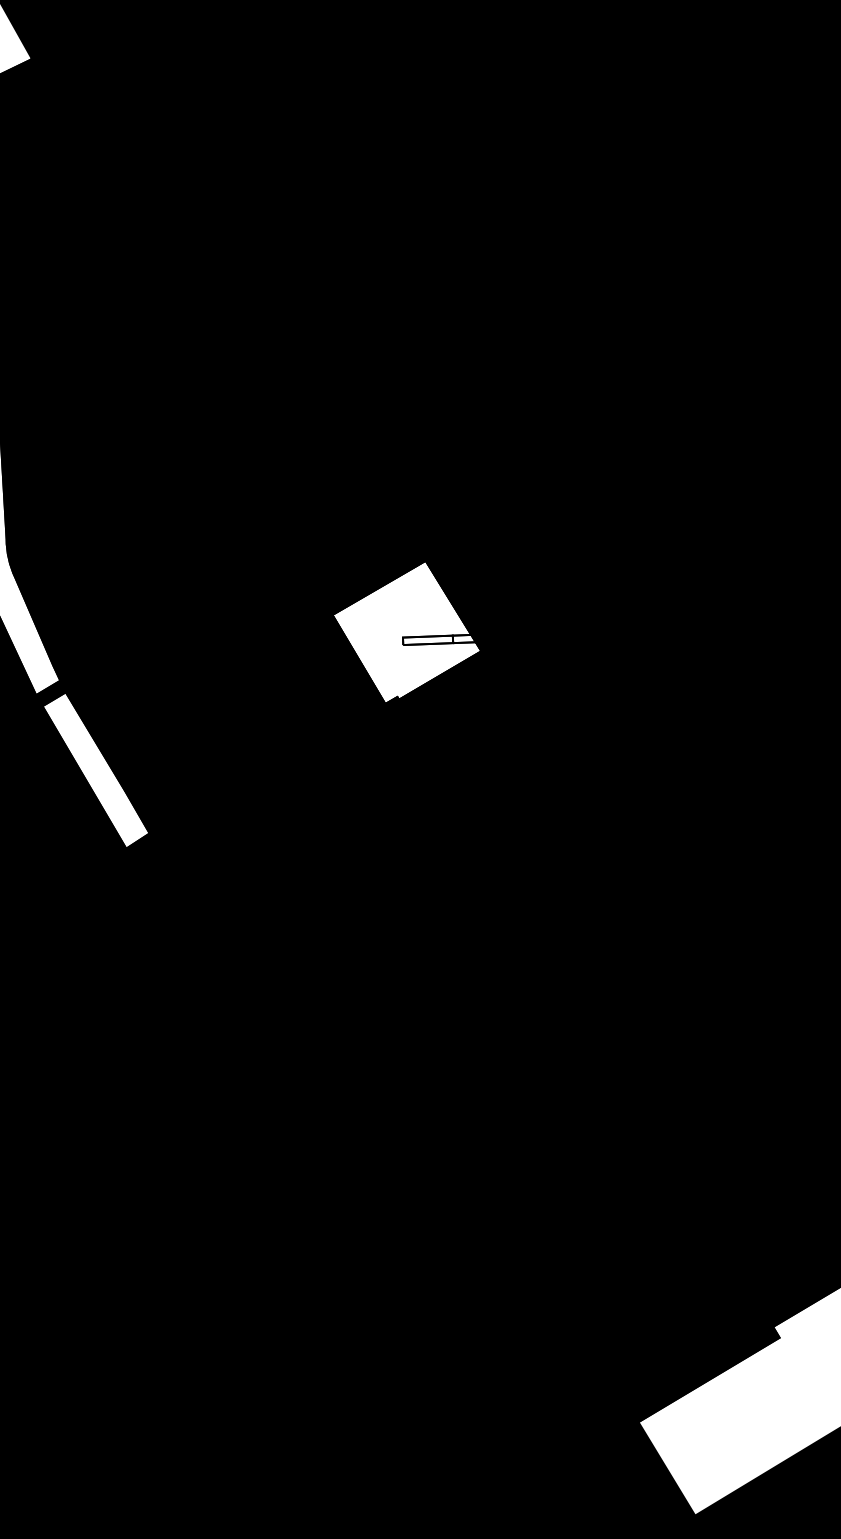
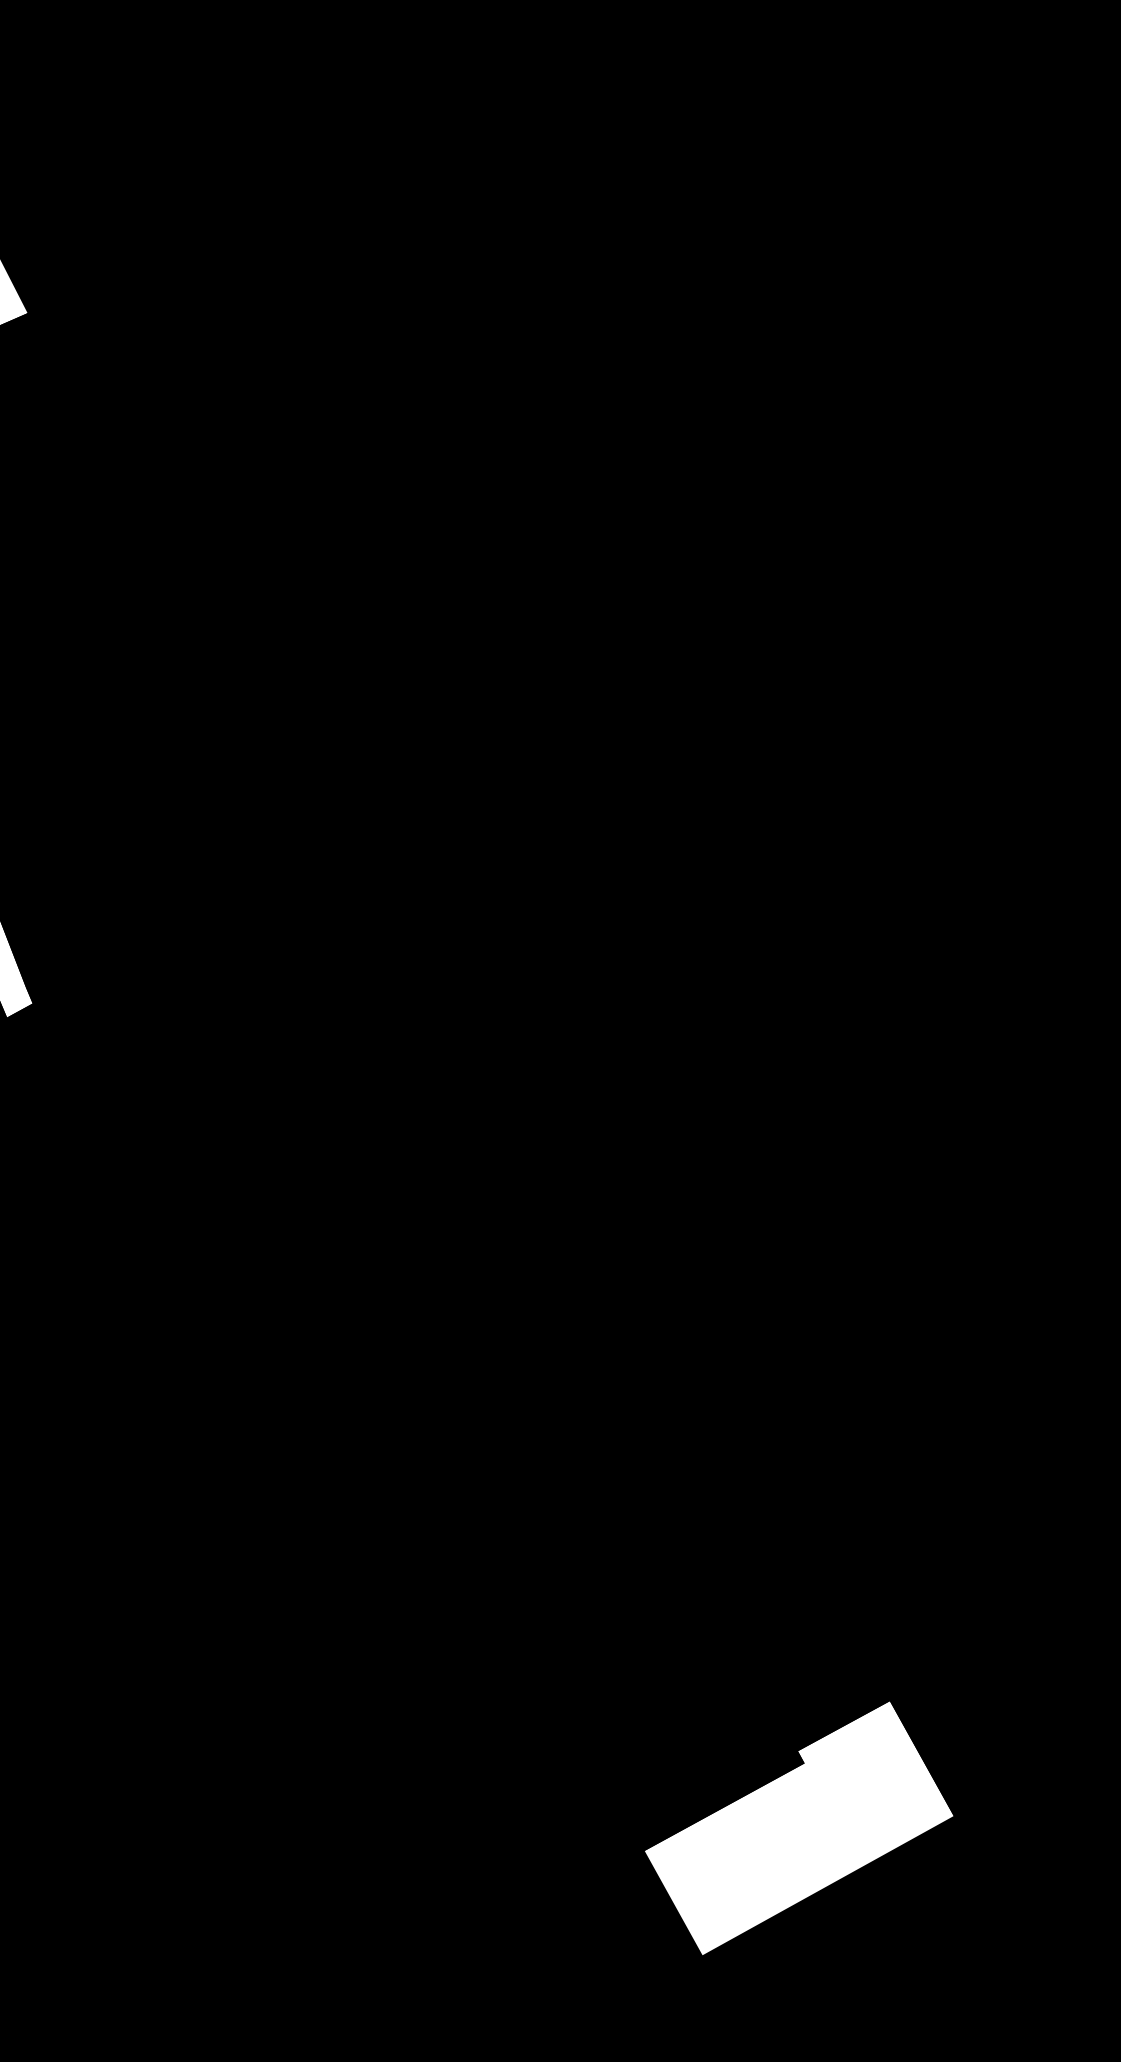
fill: (407, 631) -> (420, 964), added
fill: (95, 770) -> (69, 1105), added

